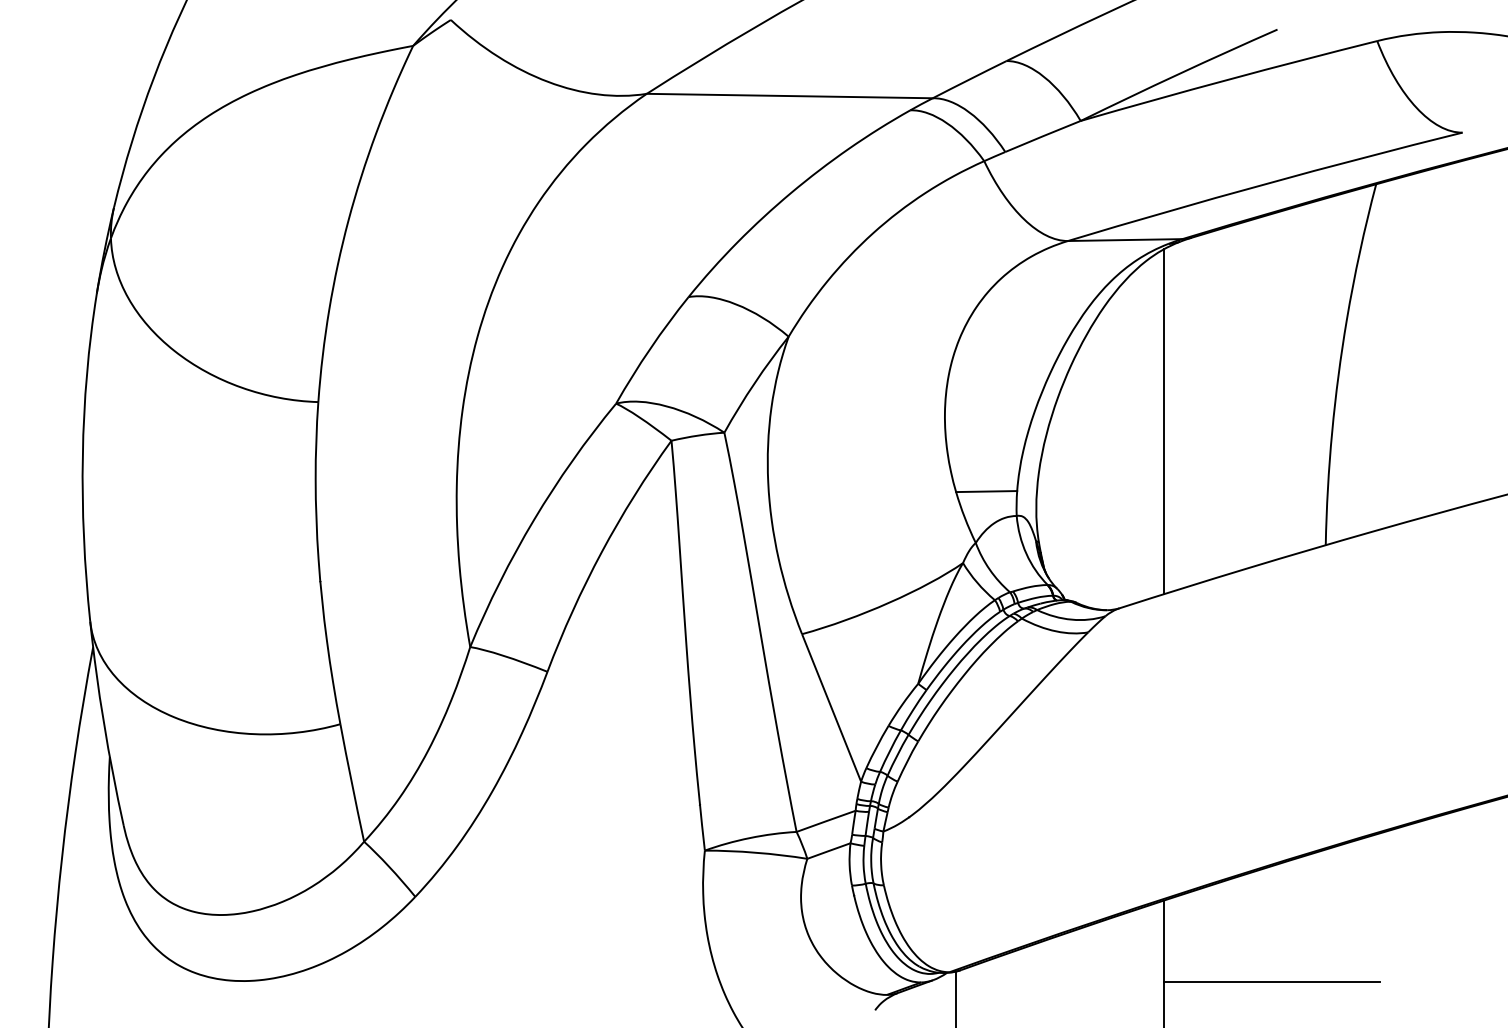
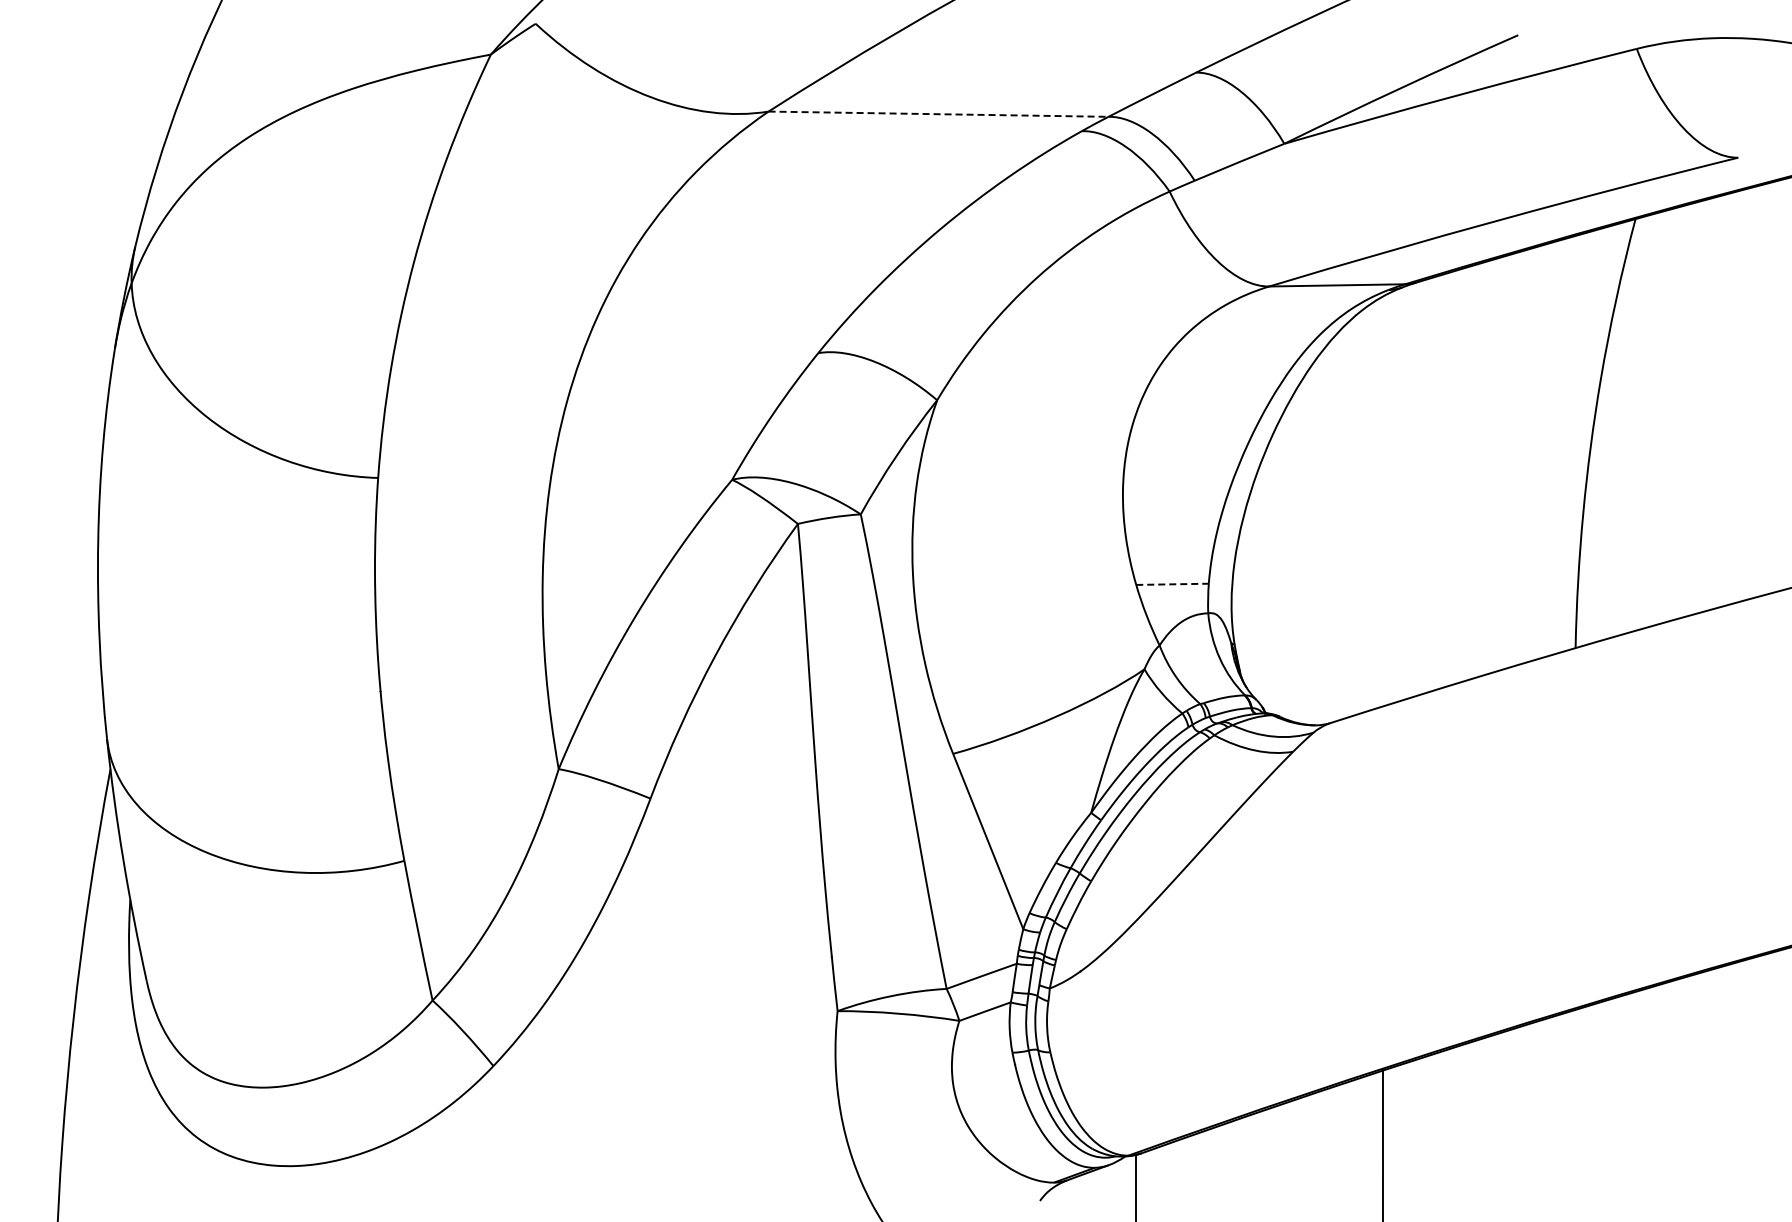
line: (789, 96) -> (938, 114), solid -> dashed
line: (1164, 421) -> (1383, 501), removed
line: (987, 491) -> (1173, 584), solid -> dashed
line: (1271, 982) -> (1511, 1167), removed

